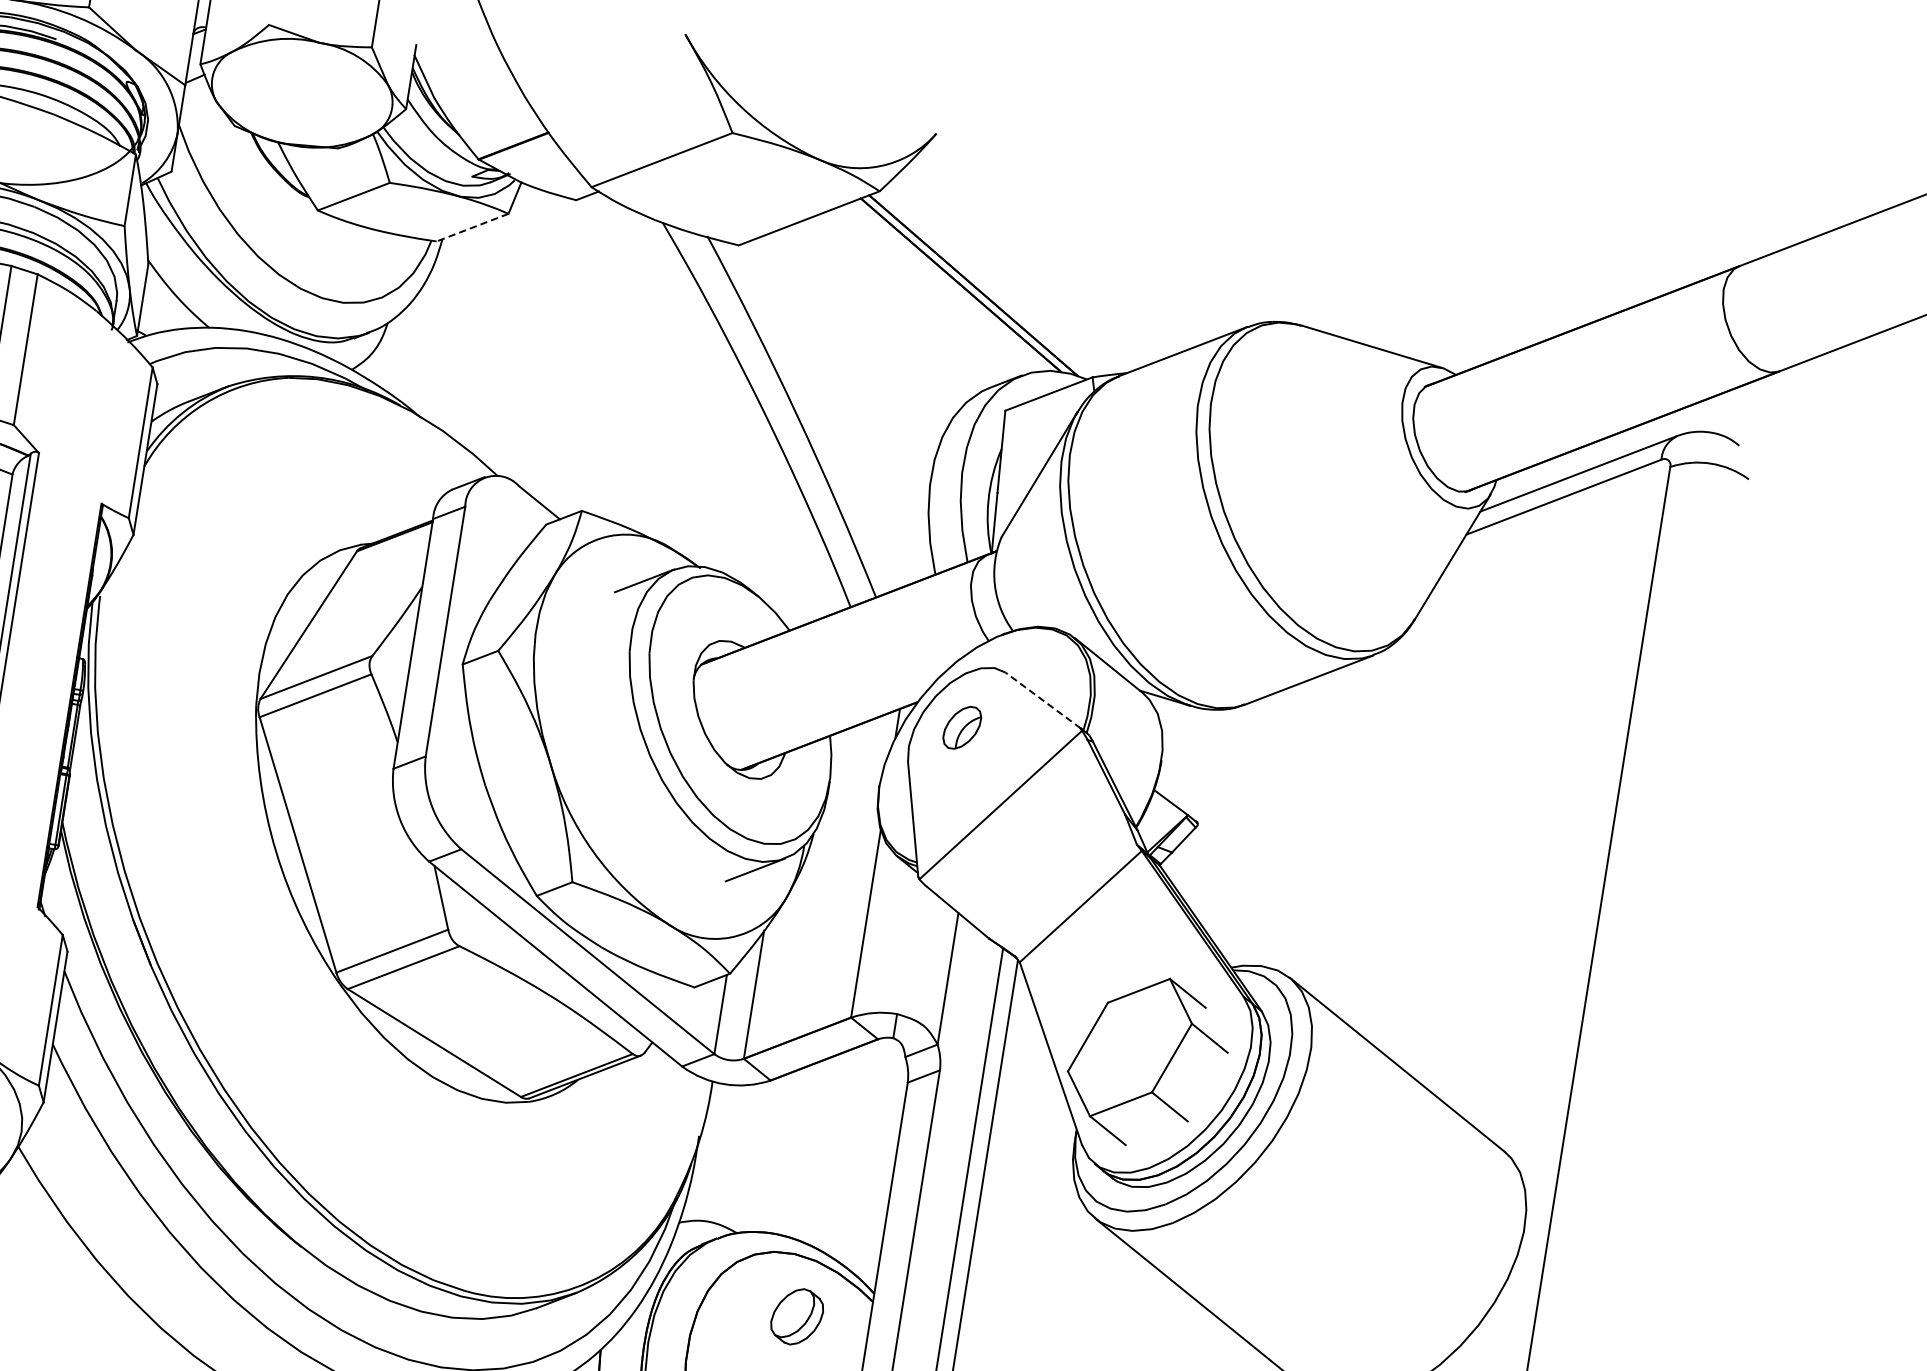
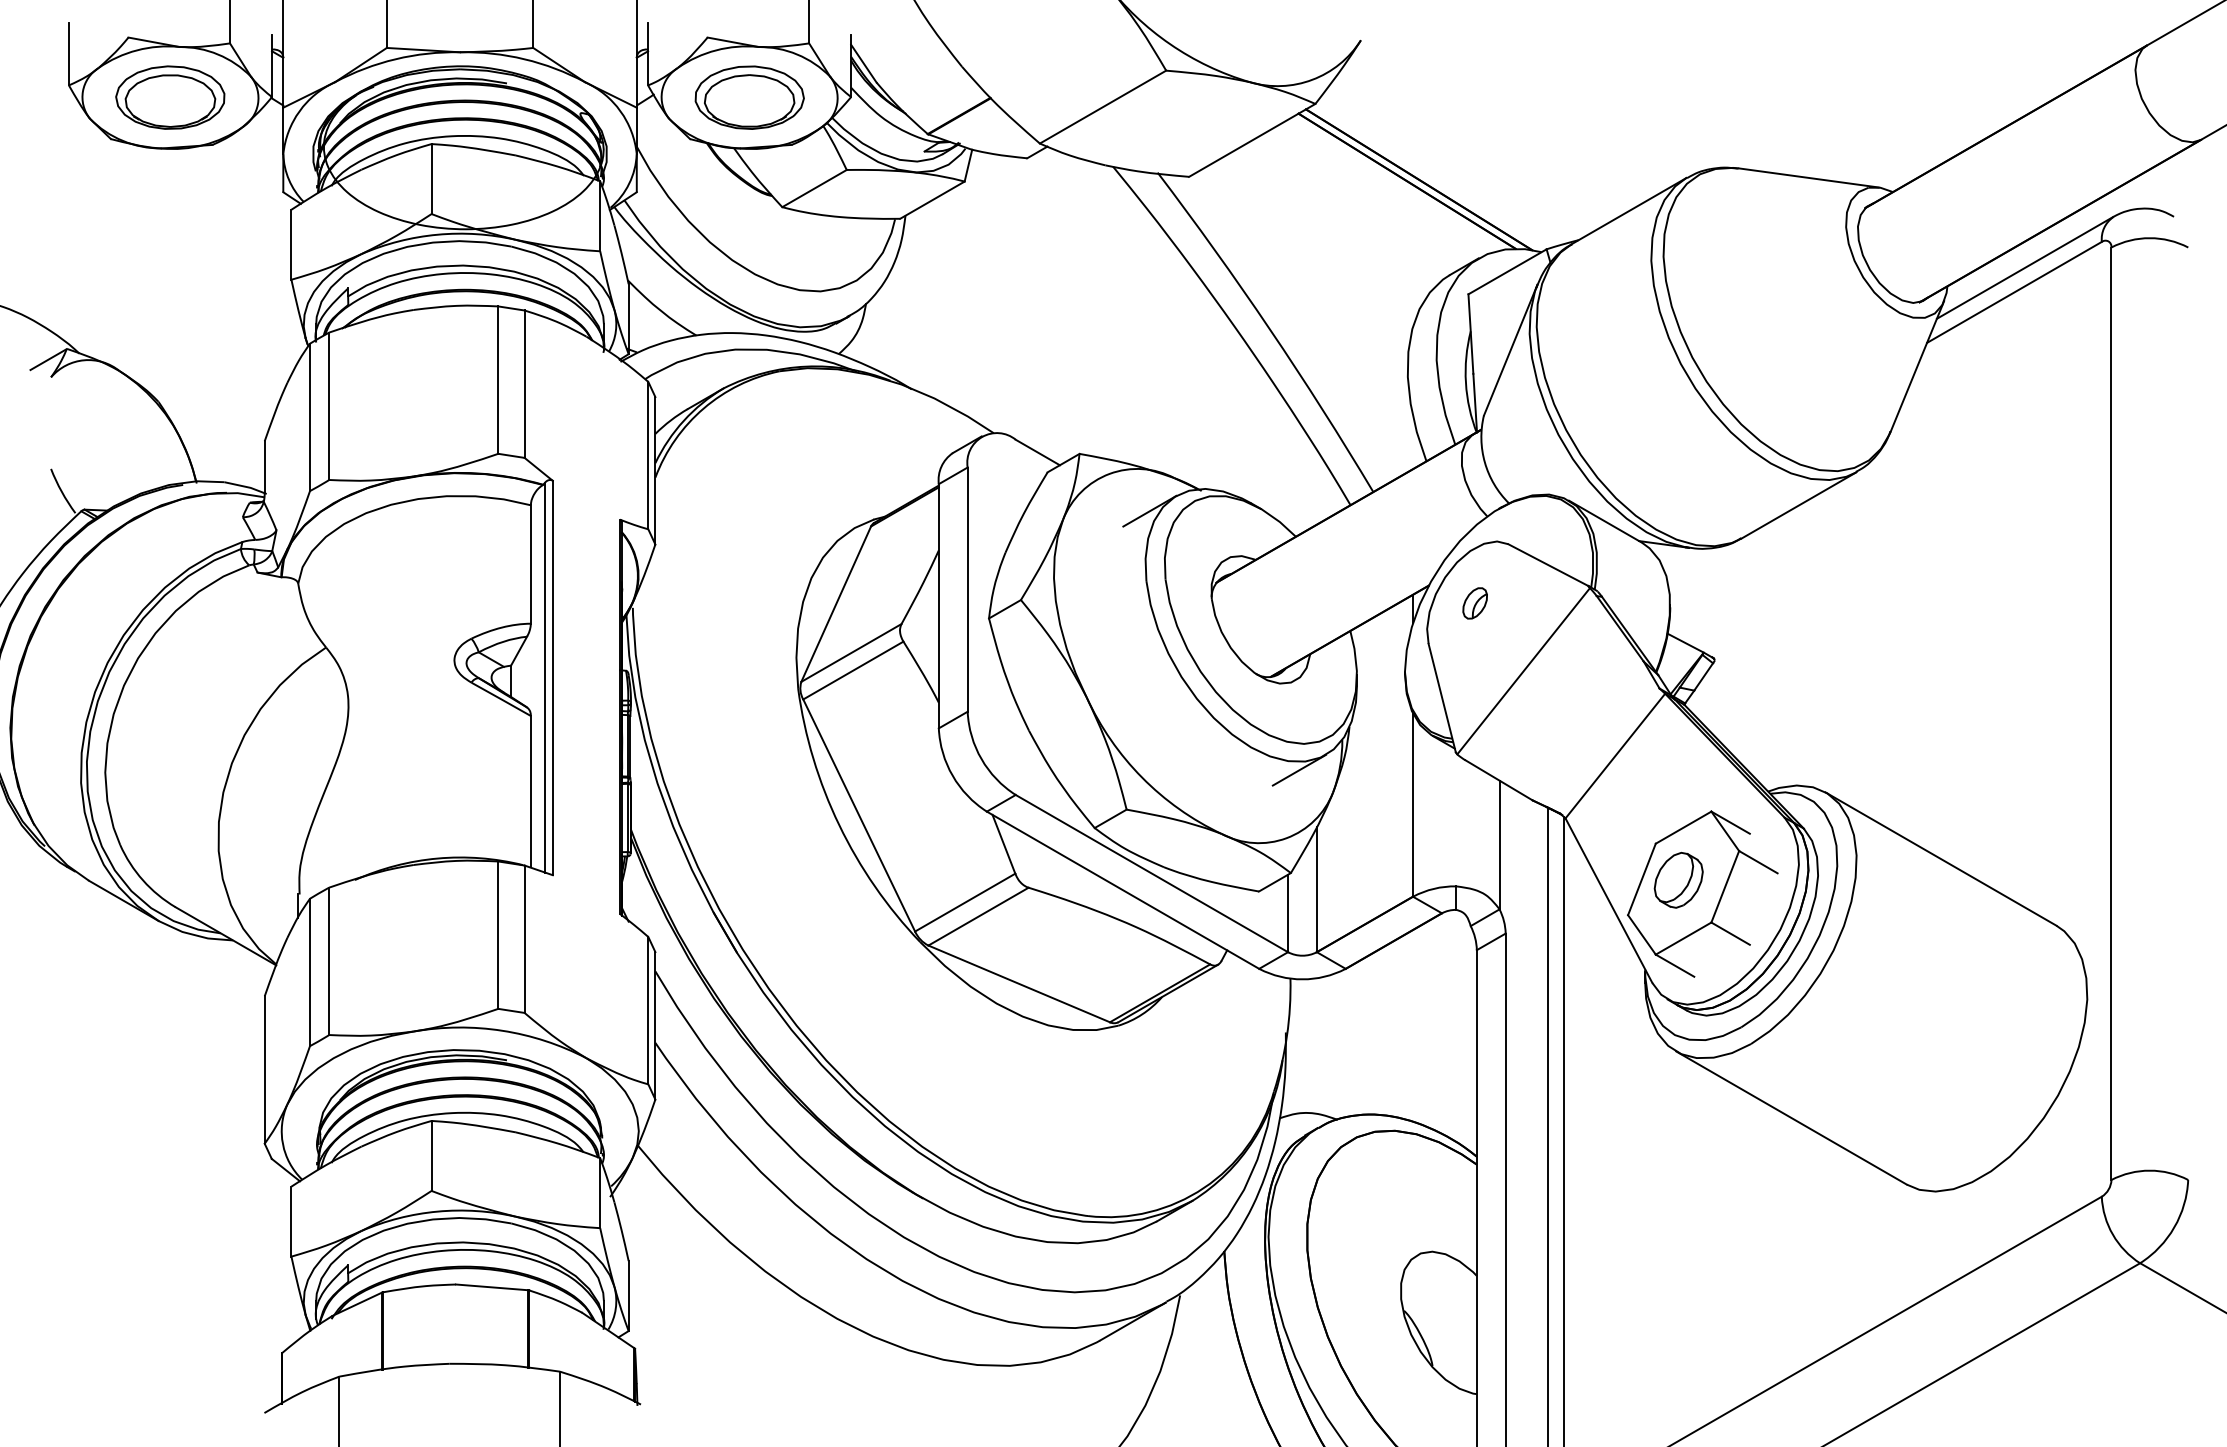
part: (302, 93) -> (749, 97), added
line: (472, 227) -> (932, 200), dashed -> solid
line: (1042, 699) -> (1547, 564), dashed -> solid
part: (961, 727) -> (1474, 603), size x0.71
part: (797, 1315) -> (1678, 879), moved

